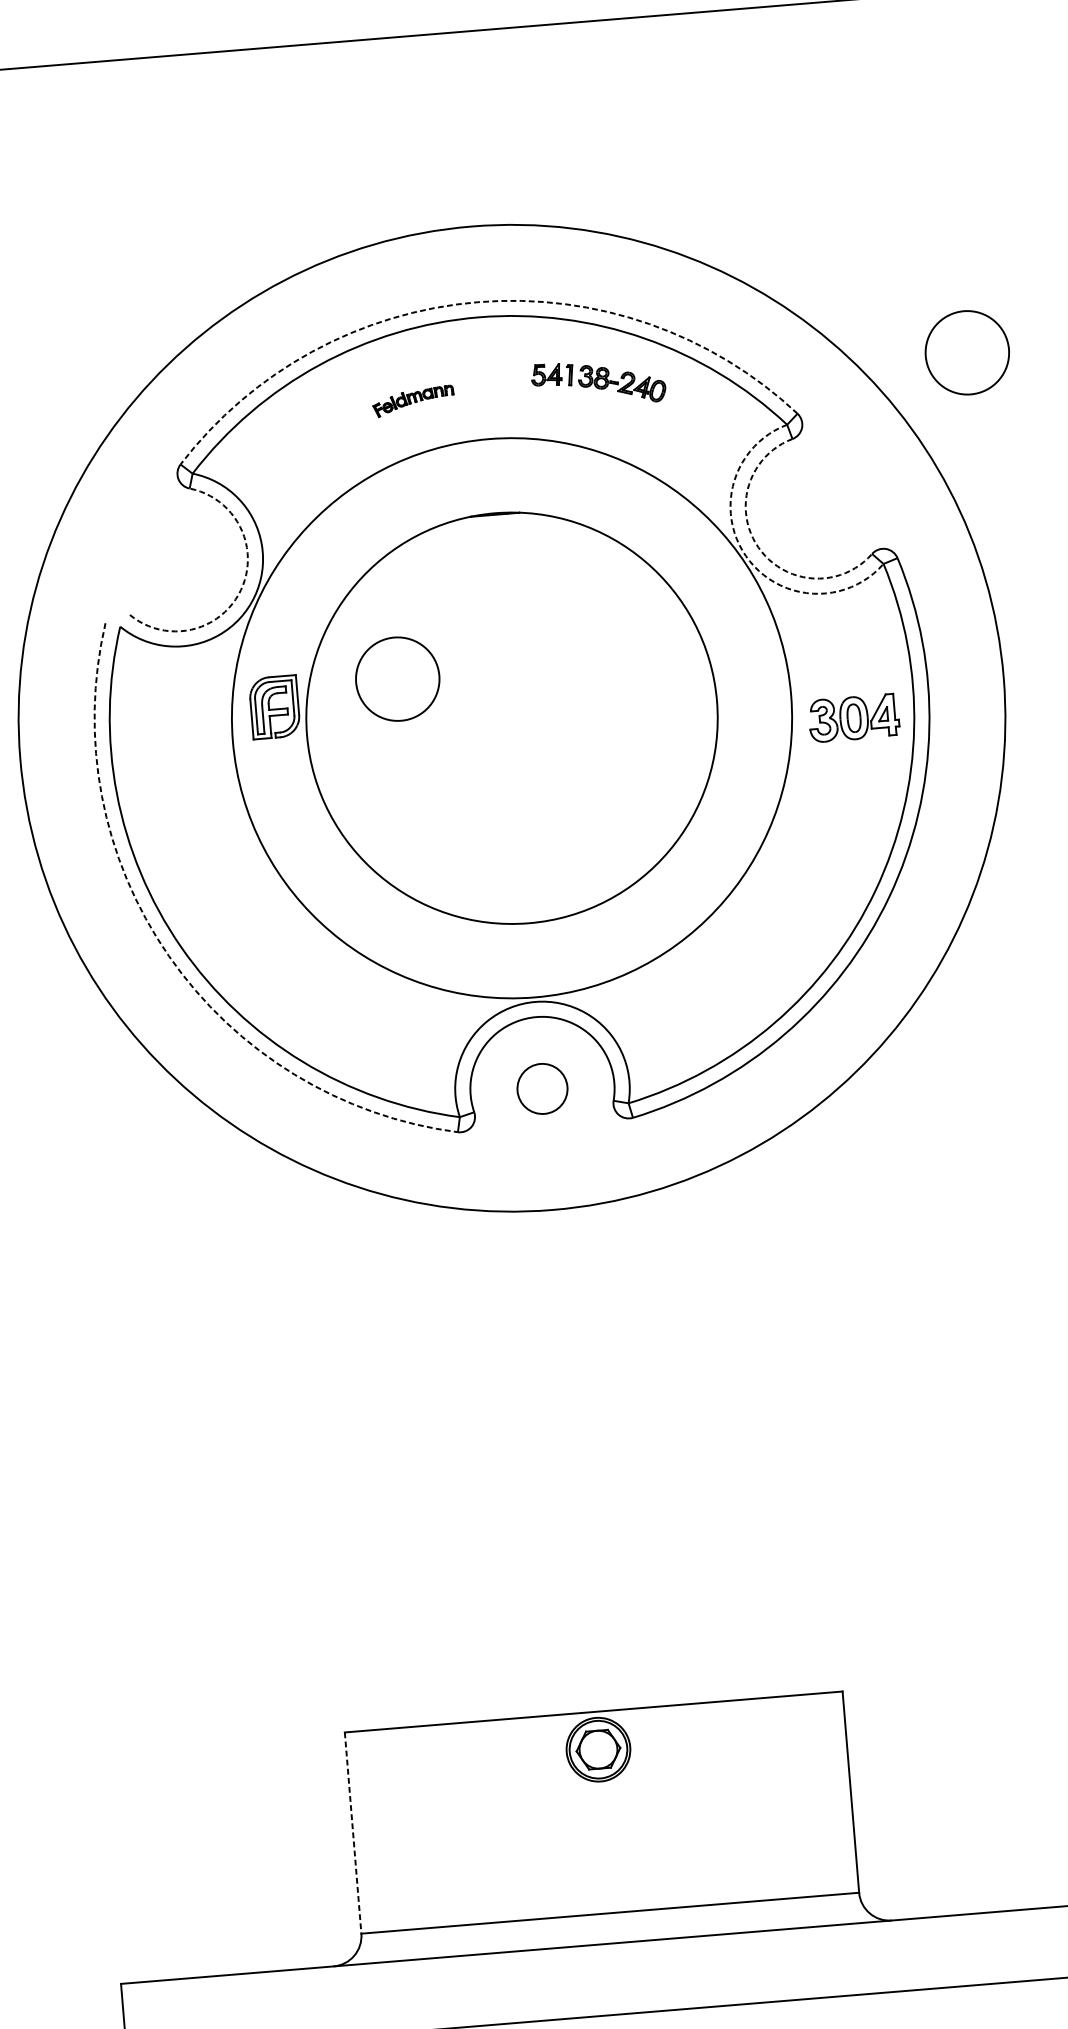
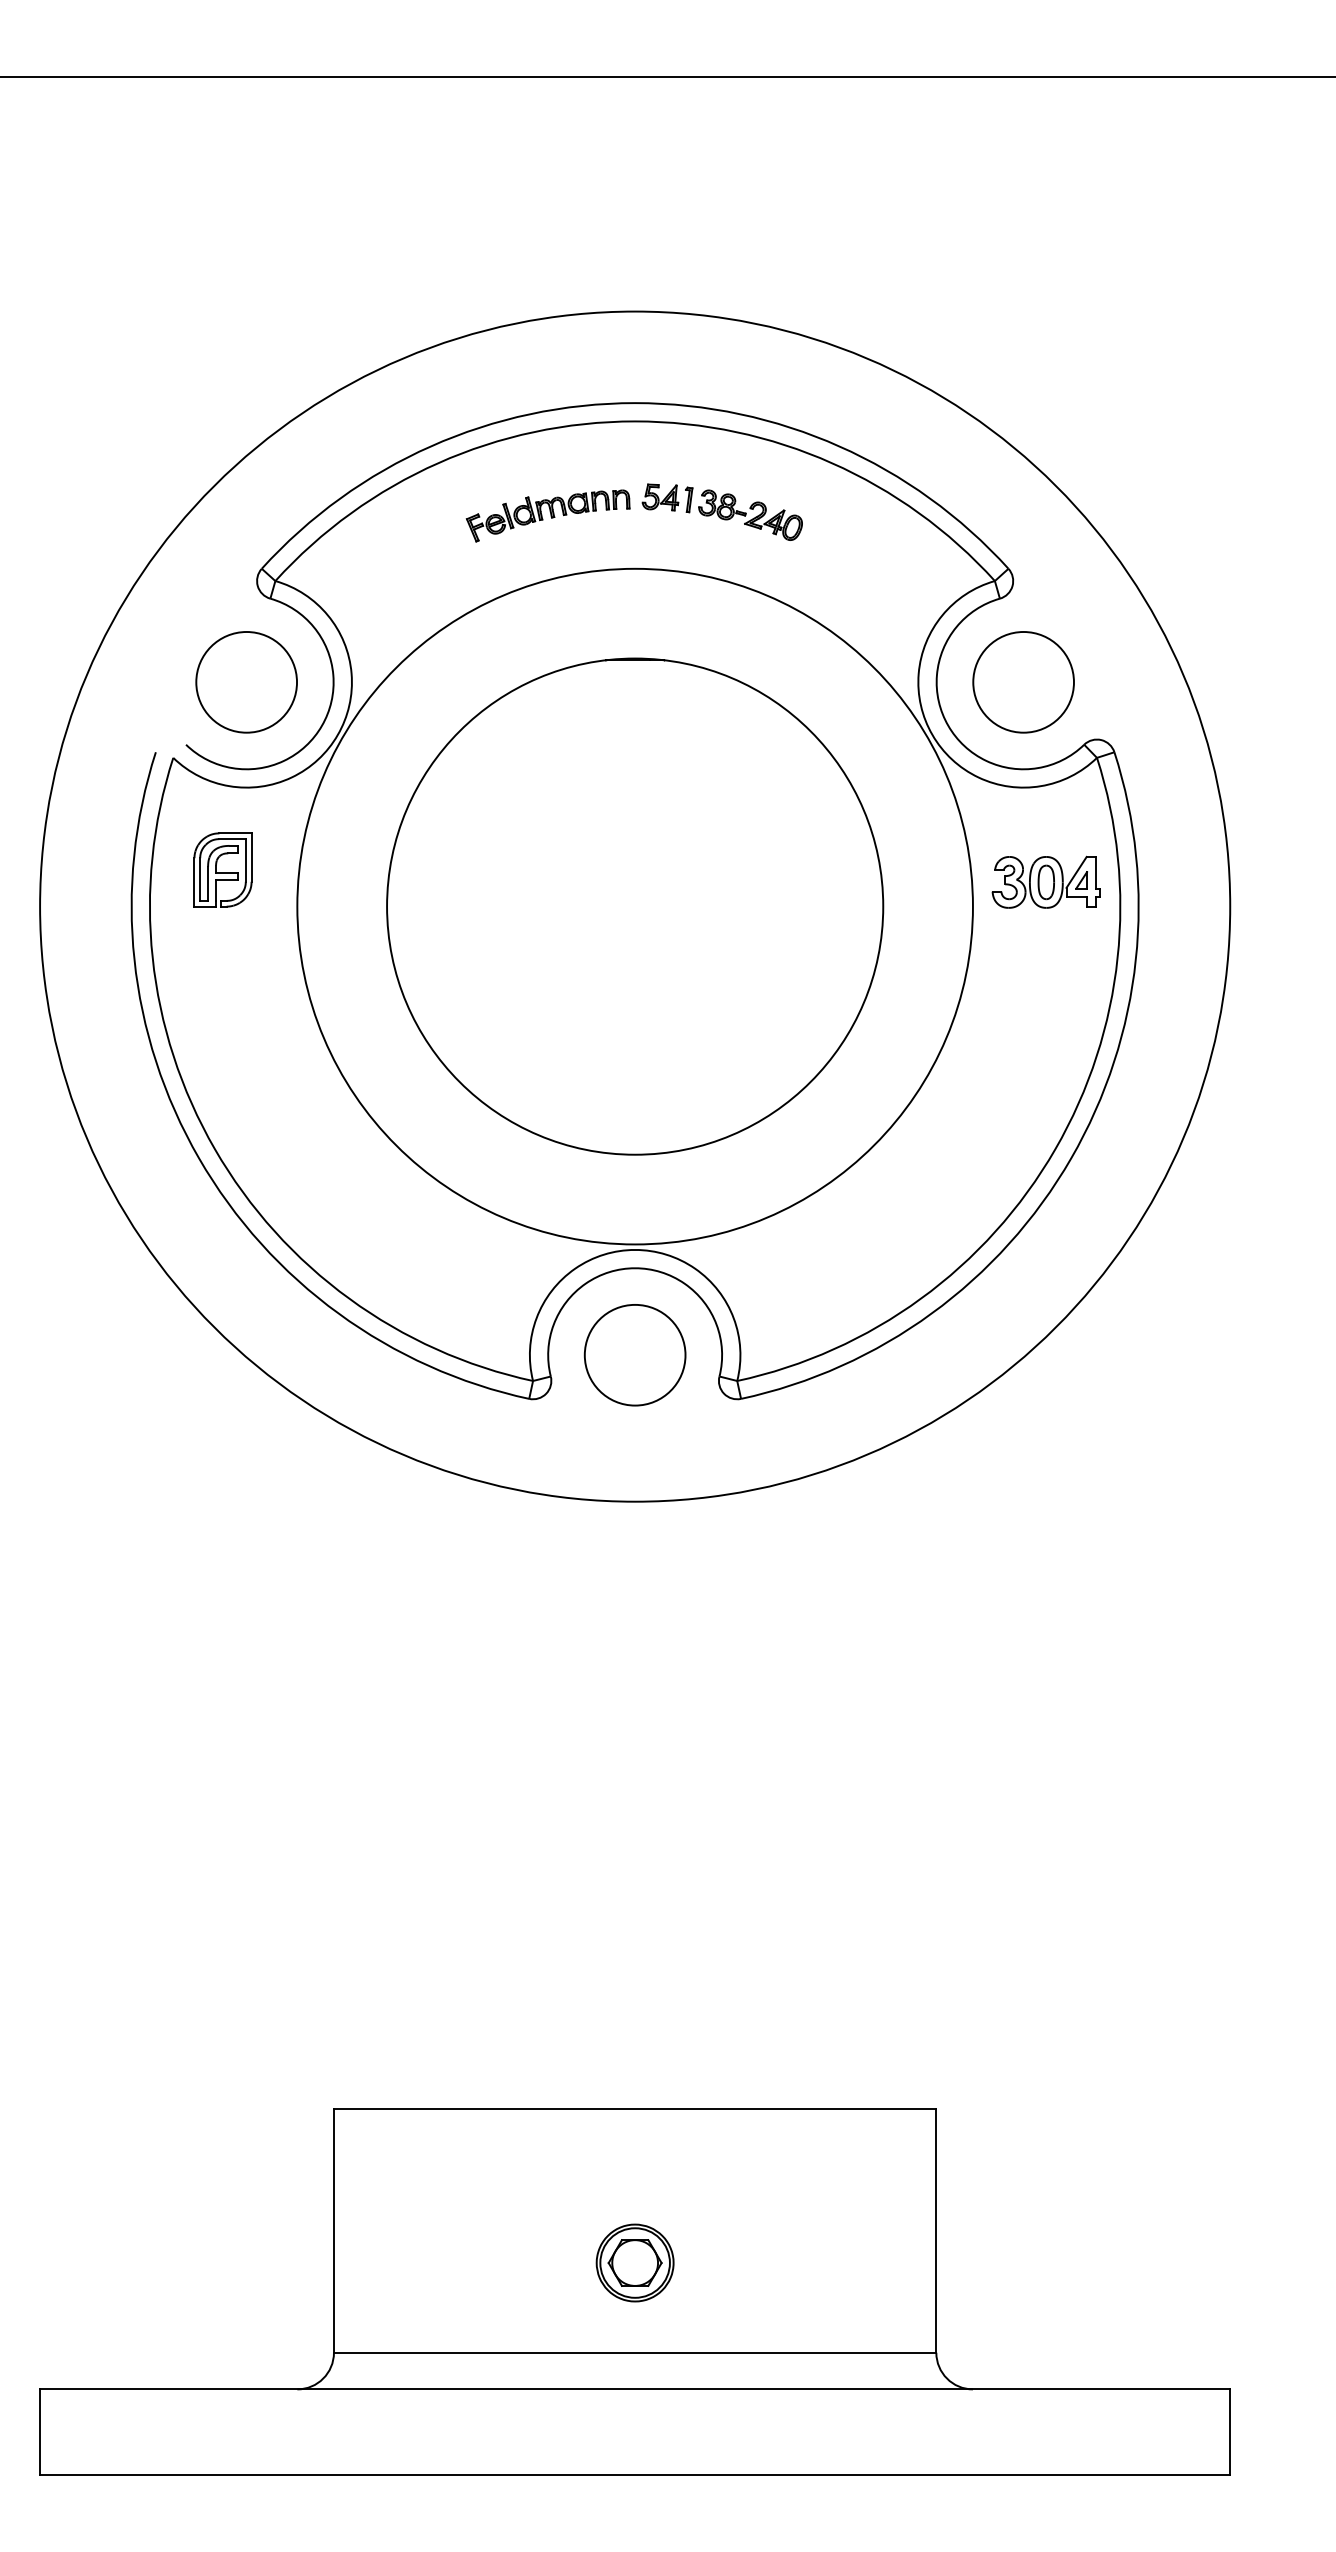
arc: (478, 302) -> (635, 403), dashed -> solid
circle: (967, 352) -> (1023, 682), moved
part: (597, 382) -> (721, 511), moved
part: (413, 401) -> (547, 515), size x1.67
arc: (758, 547) -> (948, 725), dashed -> solid
arc: (746, 555) -> (932, 734), dashed -> solid
arc: (240, 589) -> (321, 725), dashed -> solid
circle: (397, 679) -> (246, 682), moved
part: (274, 706) -> (222, 869), moved
part: (853, 717) -> (1045, 881), moved
arc: (169, 955) -> (199, 1158), dashed -> solid
circle: (541, 1088) -> (634, 1354), size x1.67
part: (597, 1749) -> (634, 2262), moved
line: (352, 1833) -> (333, 2231), dashed -> solid

